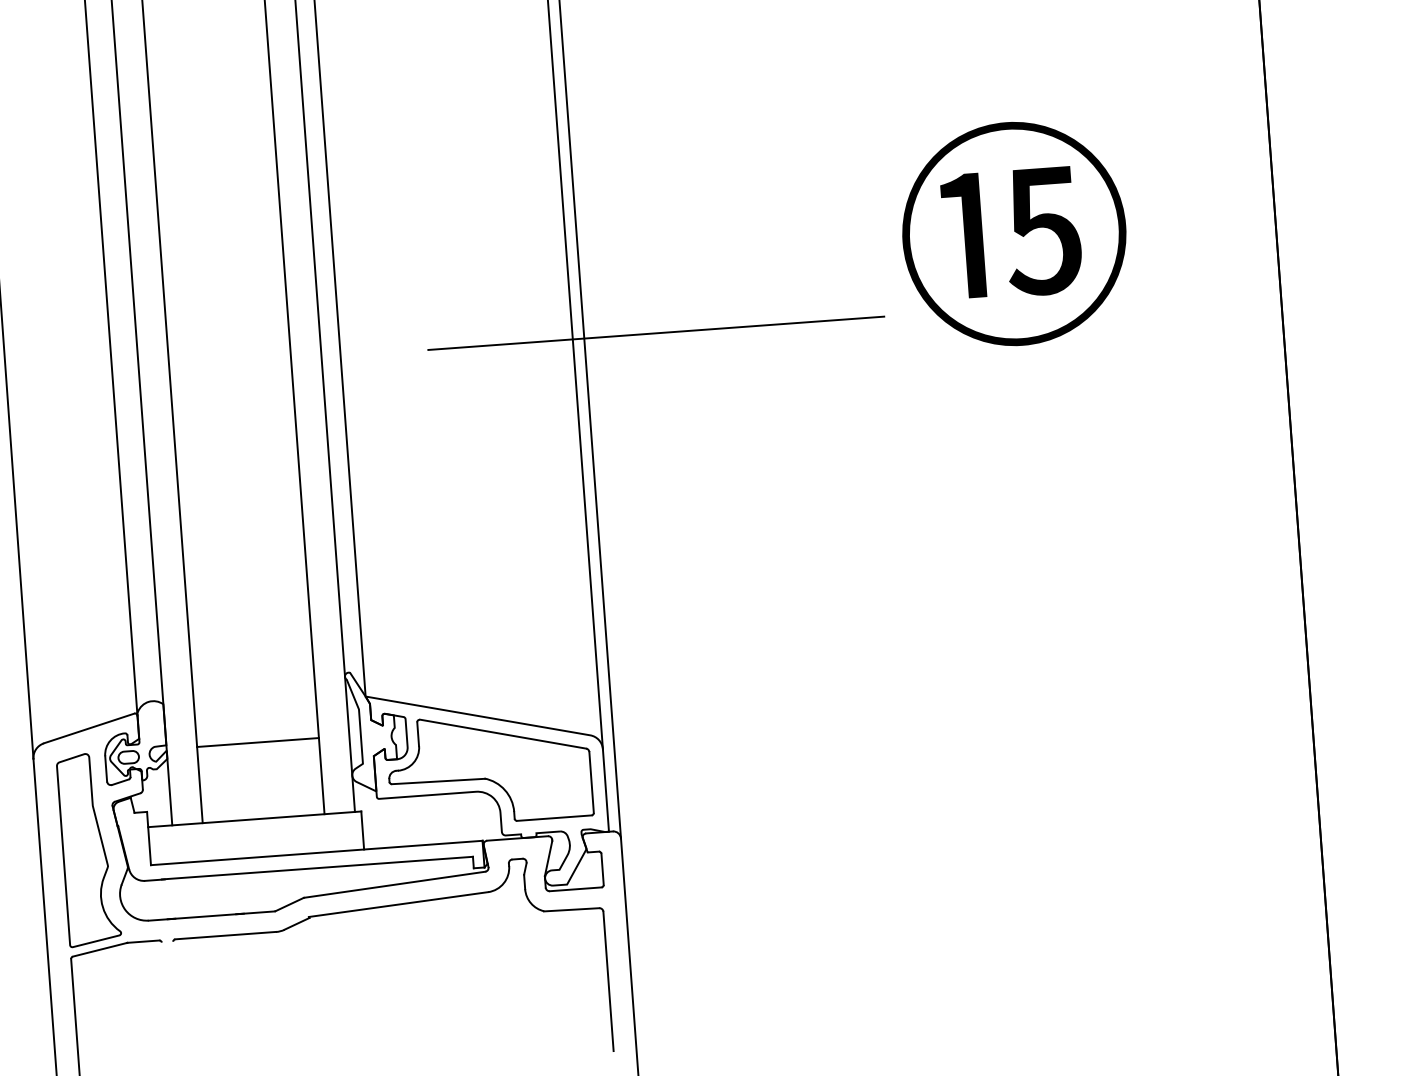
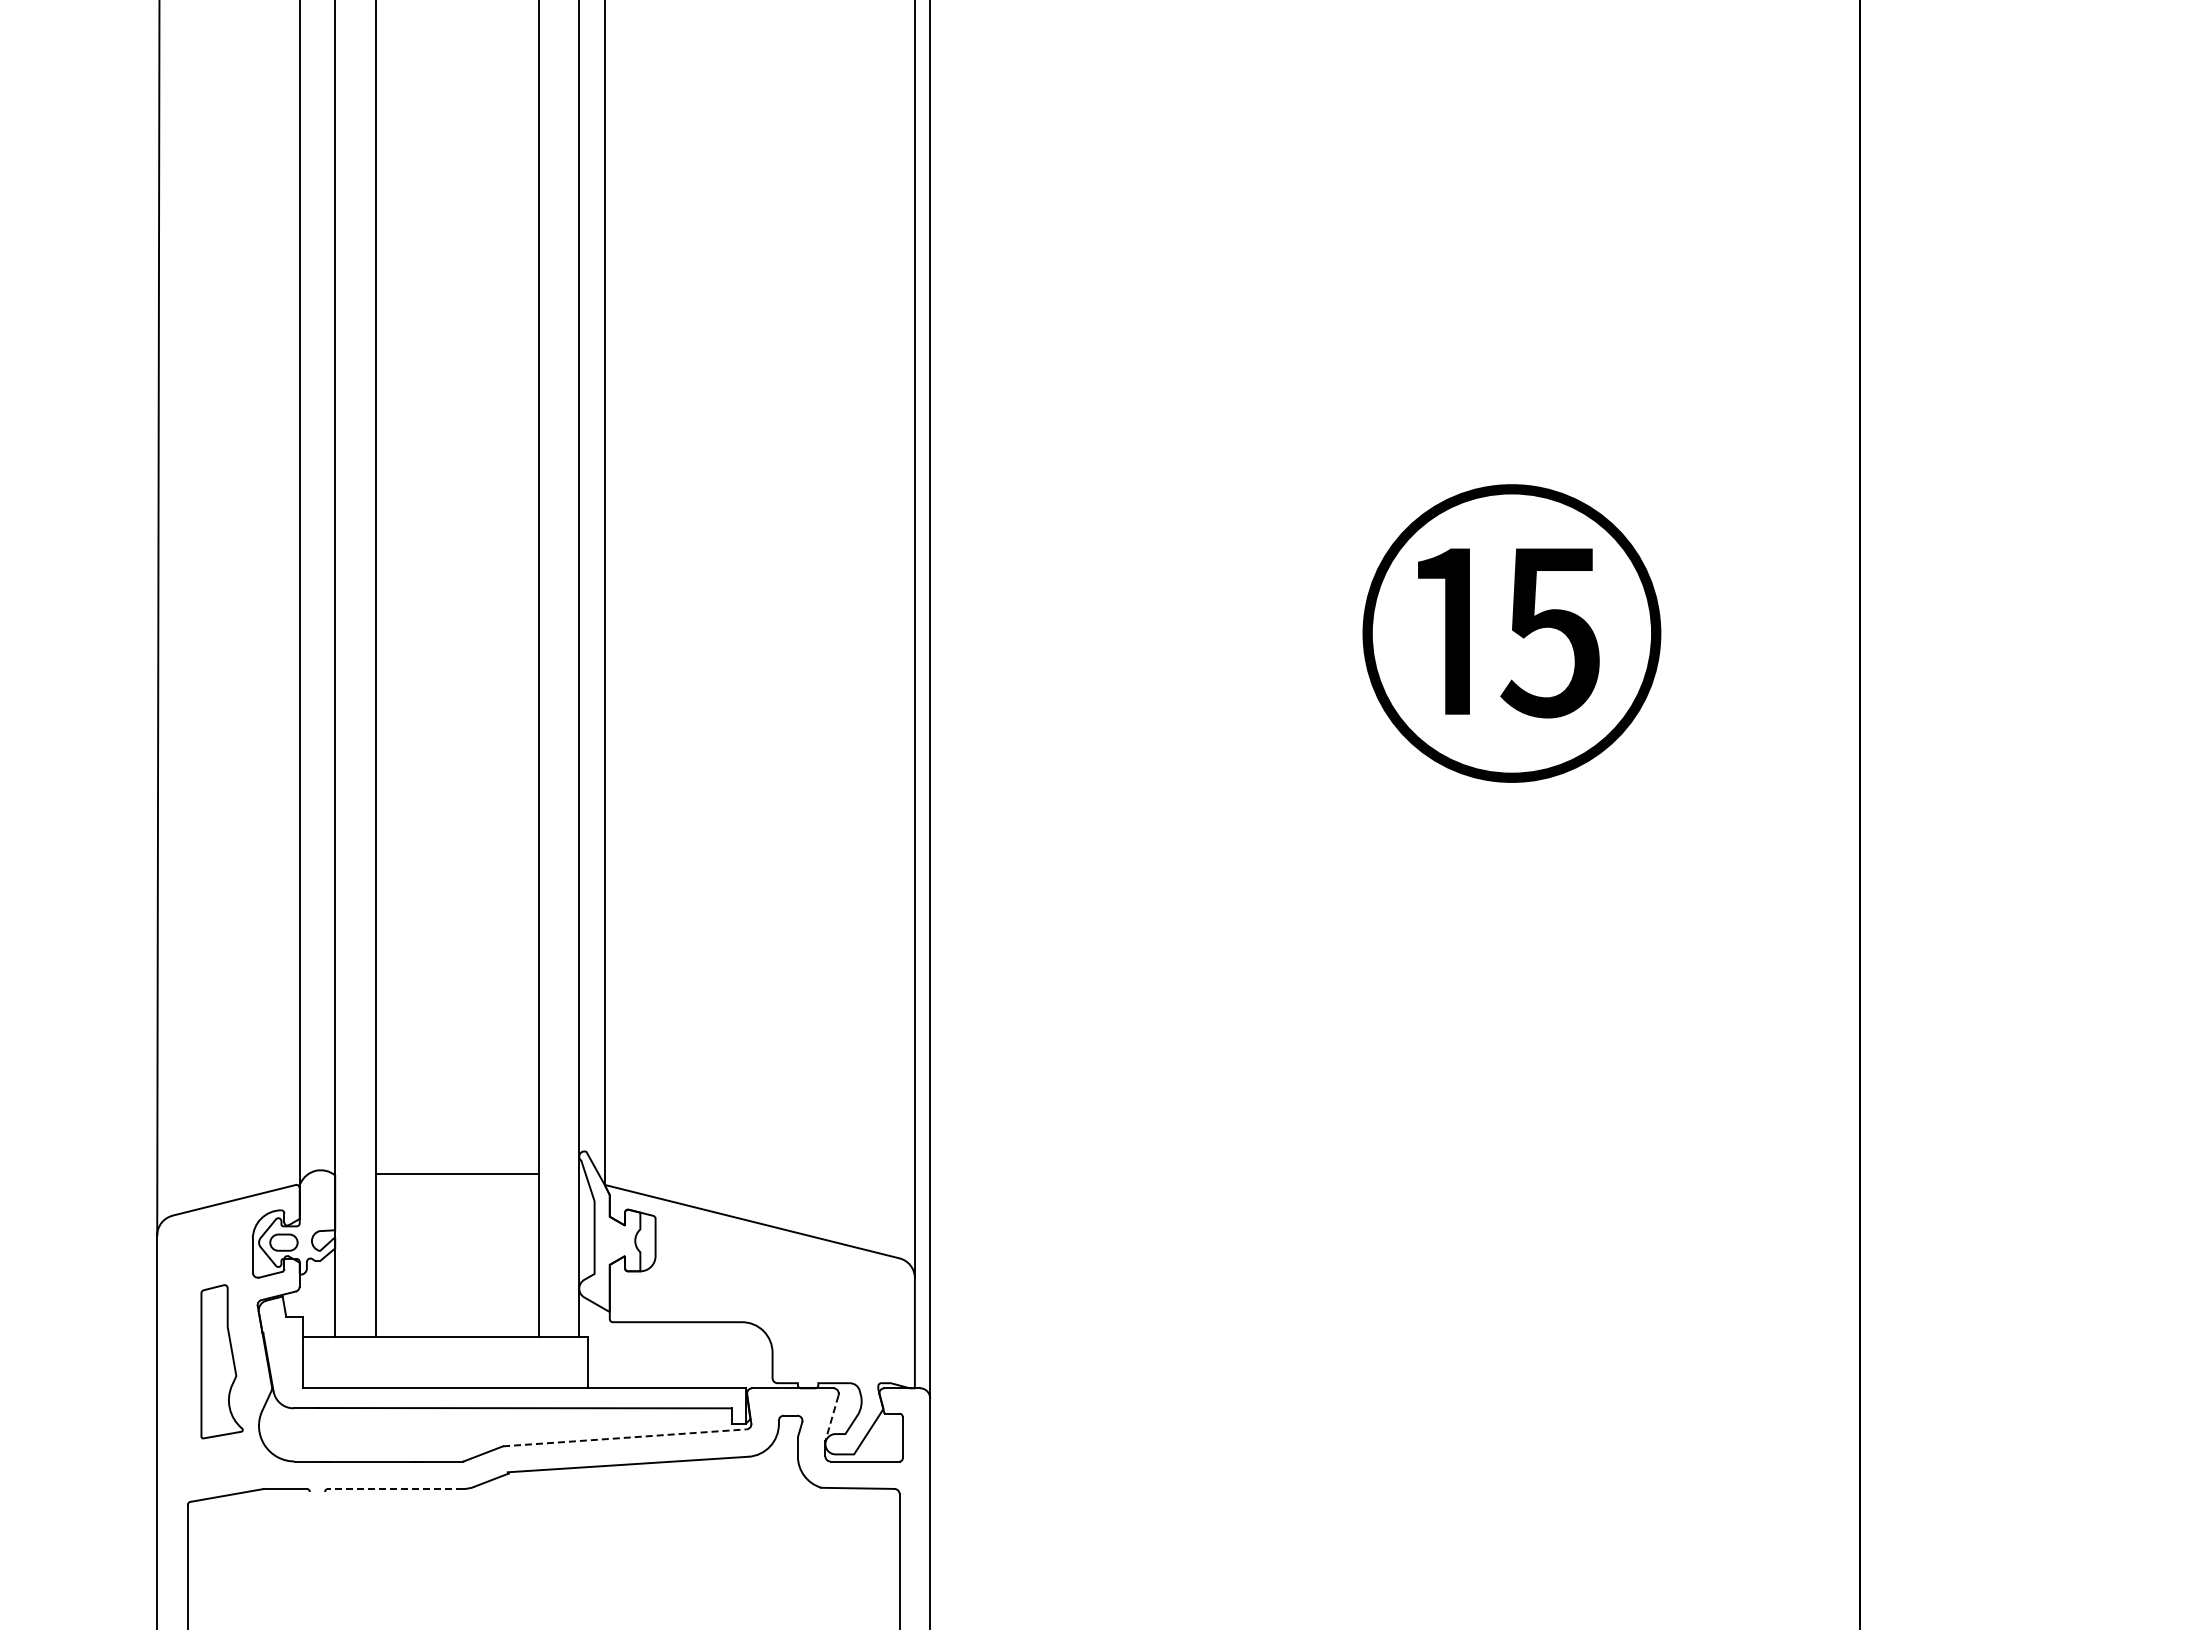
line: (655, 333) -> (1025, 730), removed
line: (257, 742) -> (456, 1174), moved
part: (489, 768) -> (762, 1292), removed
part: (88, 849) -> (221, 1361), size x0.6
line: (548, 858) -> (831, 1418), solid -> dashed
line: (395, 884) -> (625, 1437), solid -> dashed
line: (224, 935) -> (394, 1488), solid -> dashed

